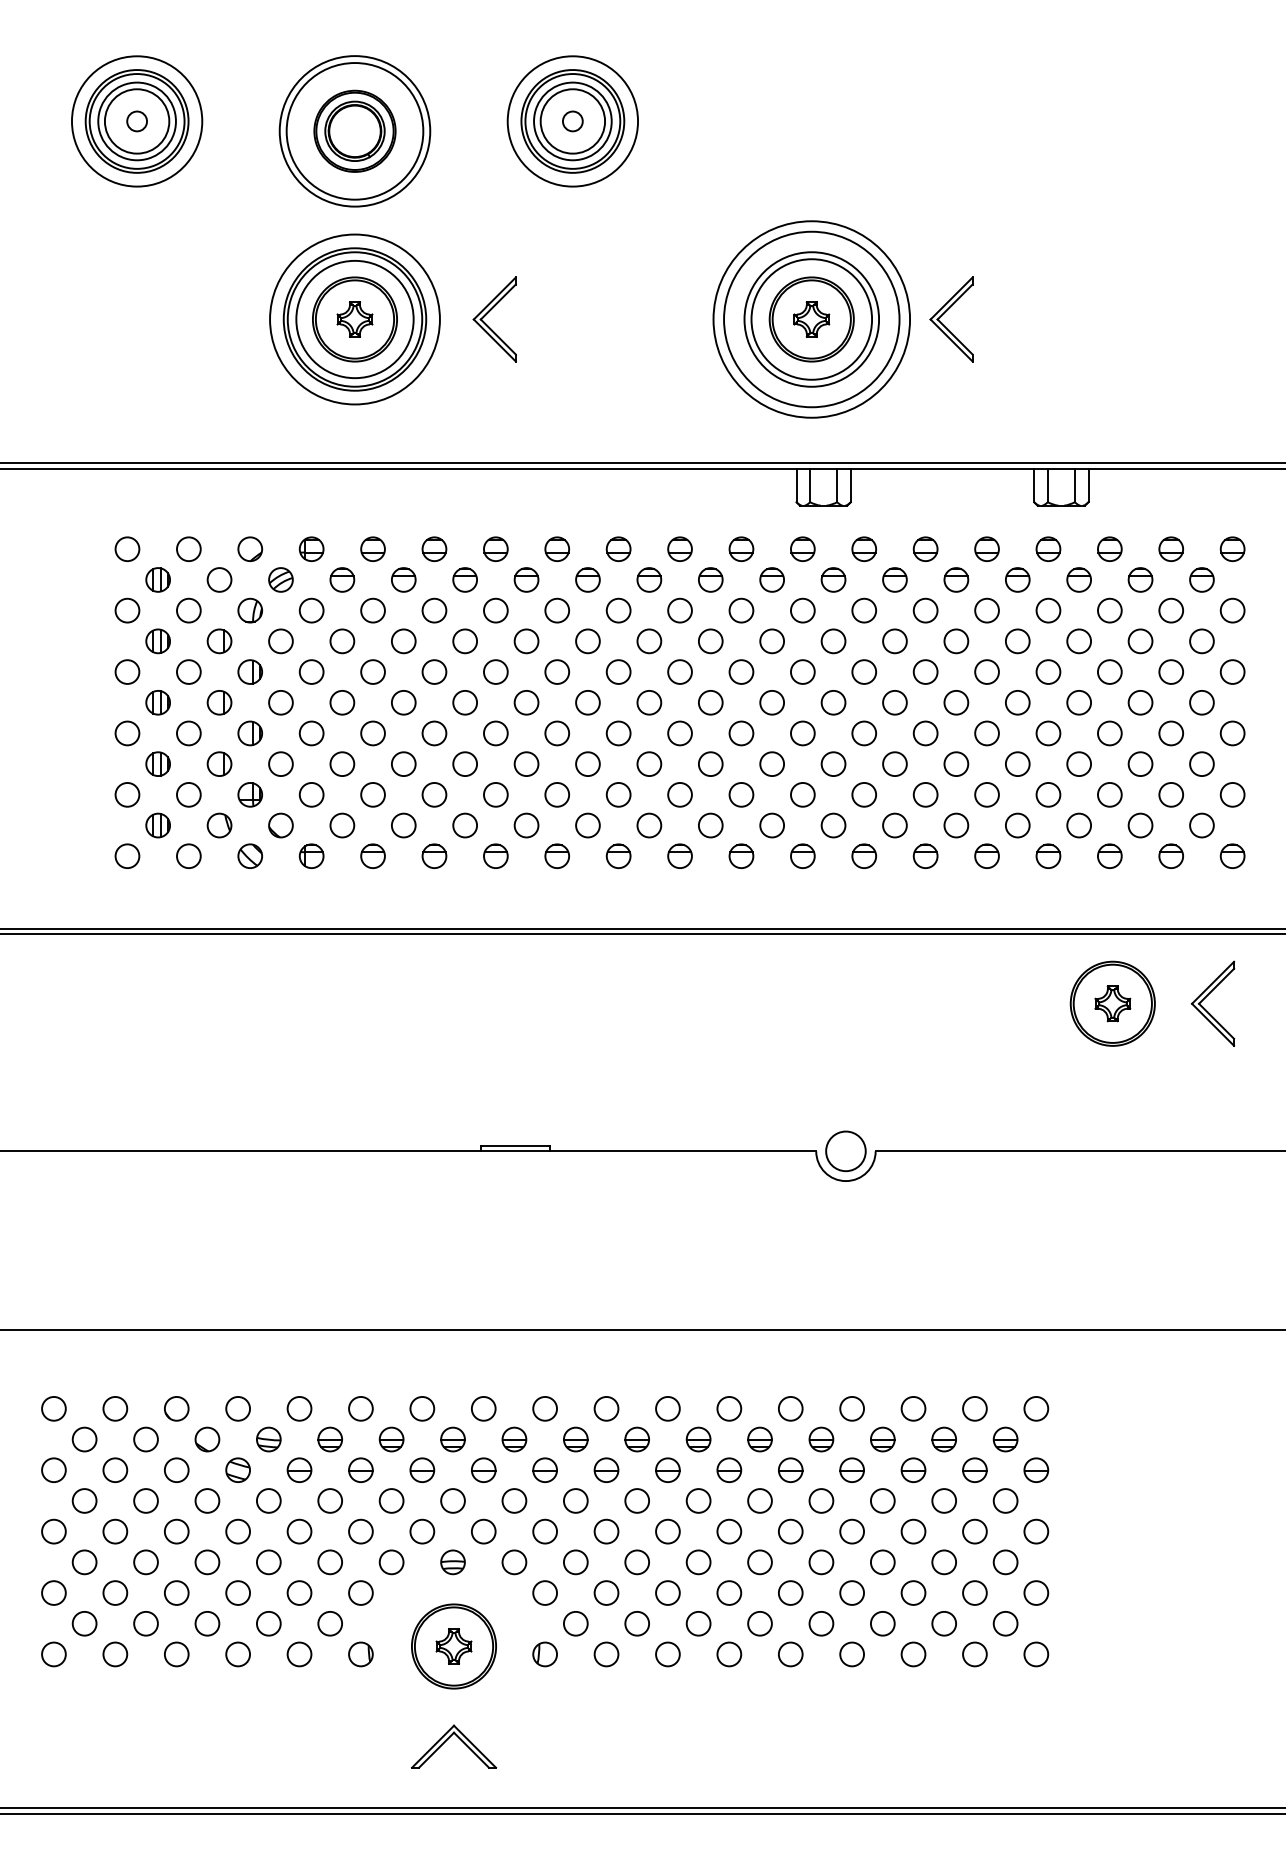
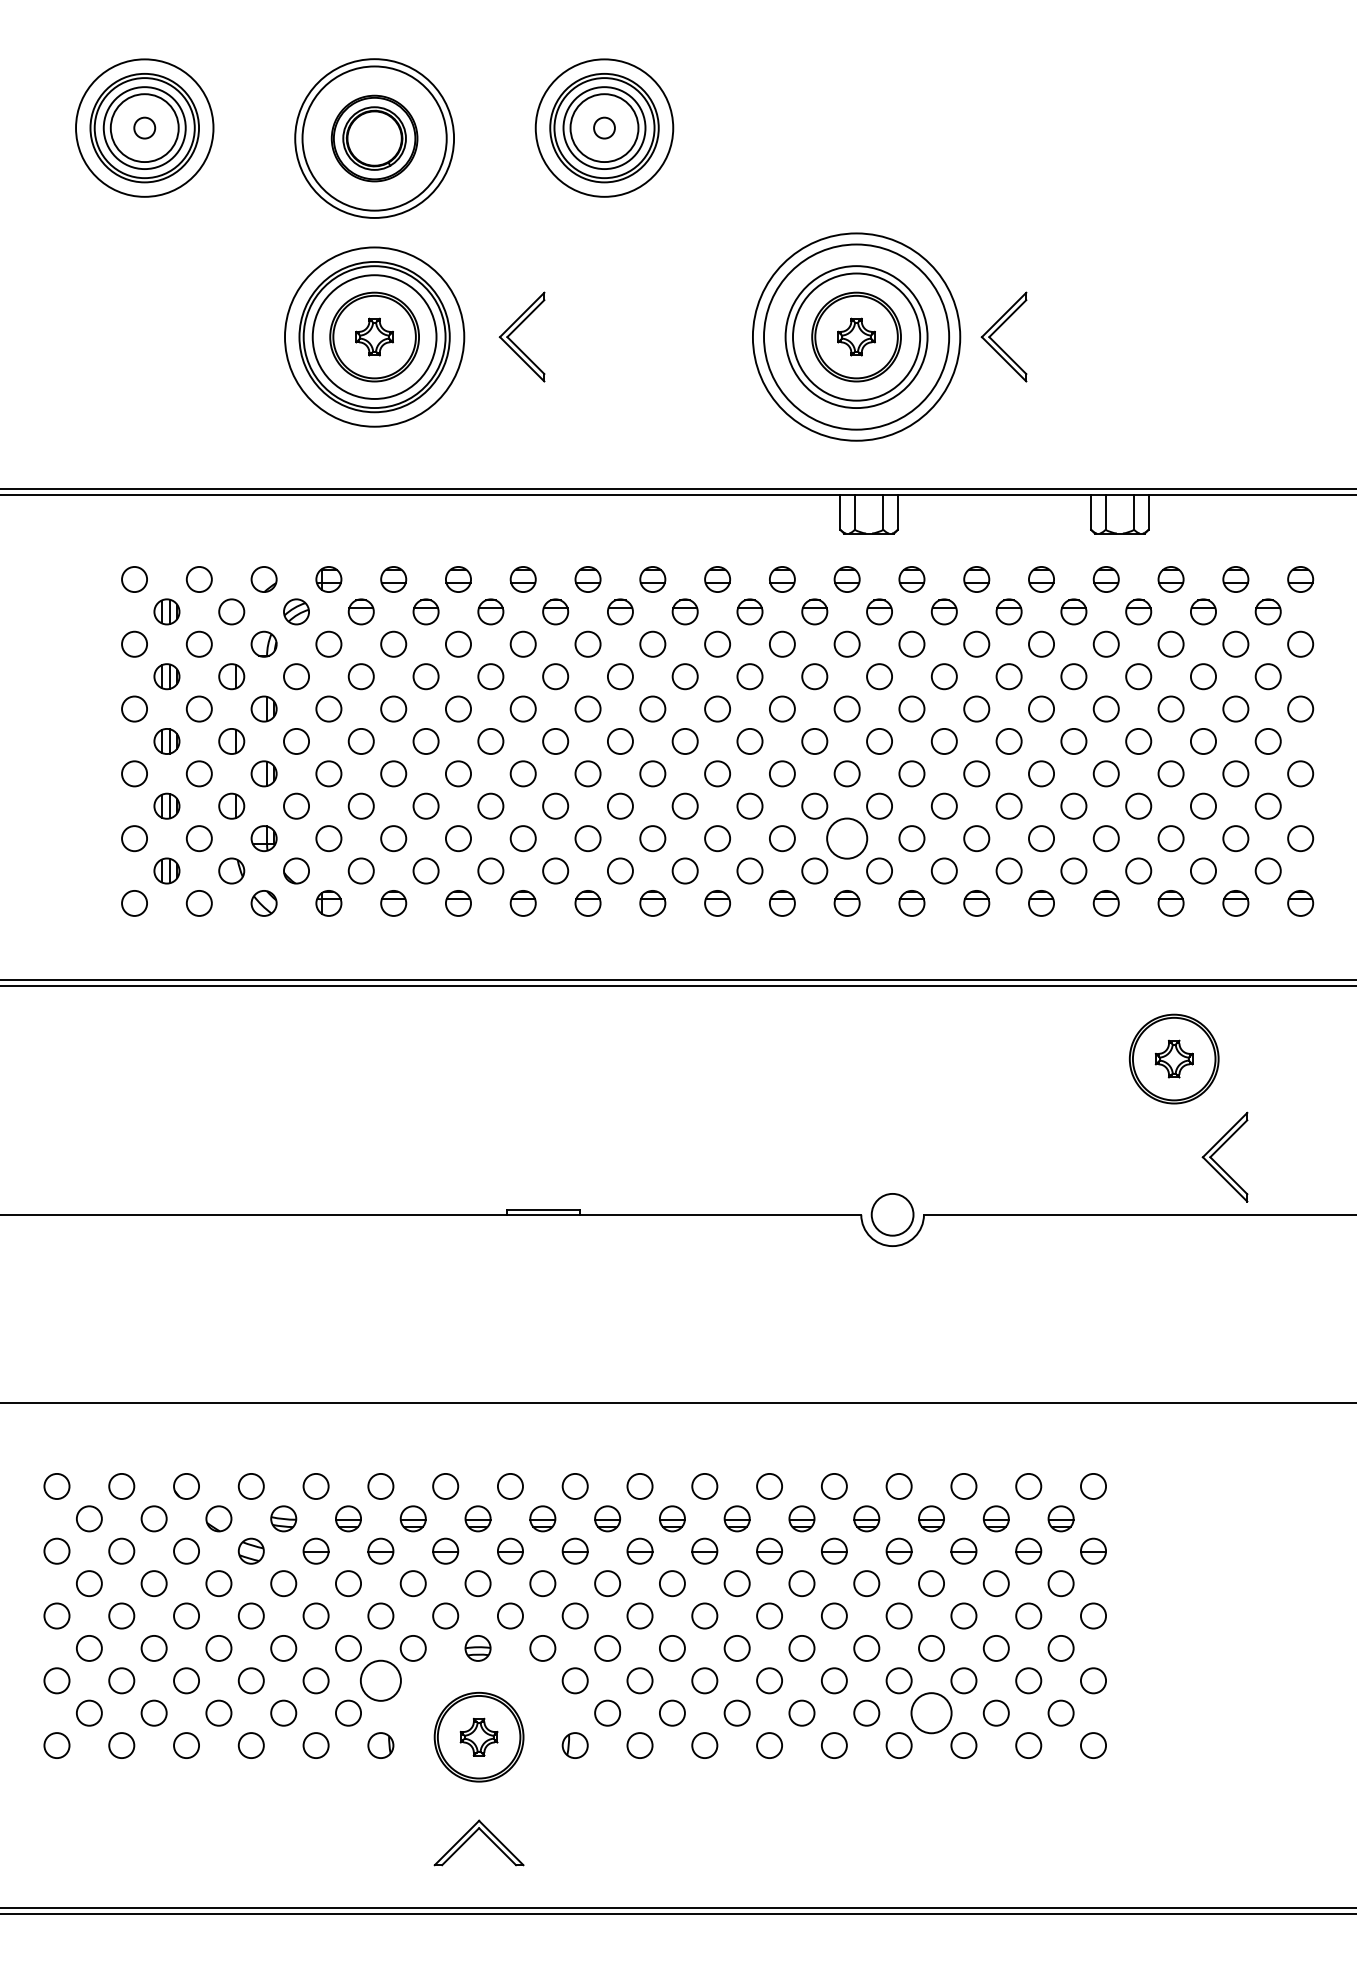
circle: (802, 794) -> (846, 838), size x1.6
part: (1206, 997) -> (1218, 1150), moved
circle: (360, 1592) -> (380, 1680), size x1.6
circle: (882, 1623) -> (931, 1712), size x1.6

